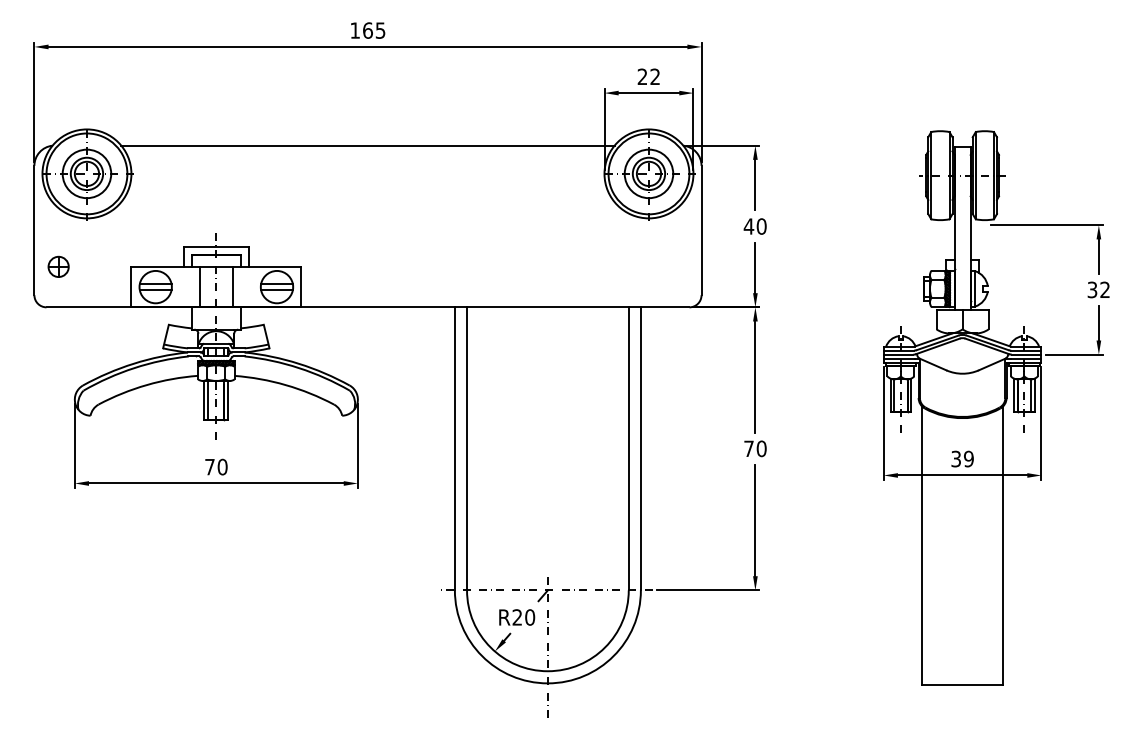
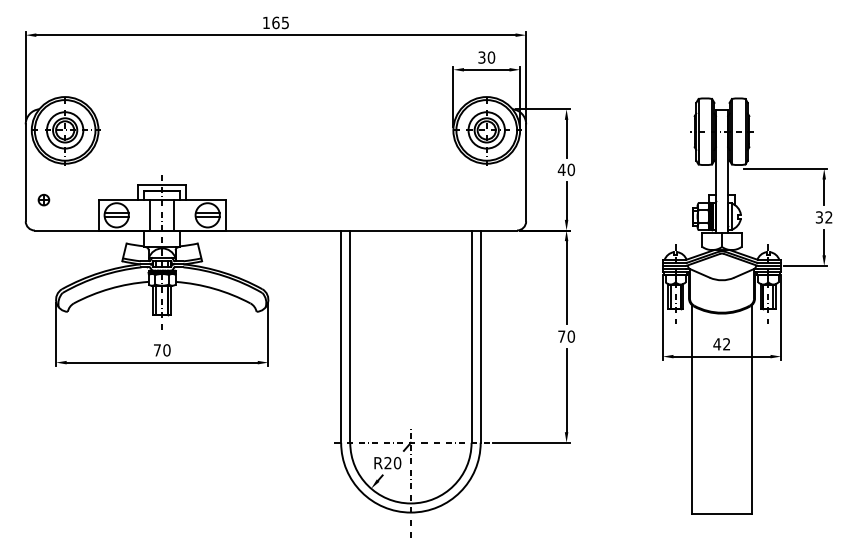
text: (648, 76) -> (486, 57), 22 -> 30
line: (367, 146) -> (275, 109), removed
part: (58, 266) -> (43, 199), size x0.7
text: (961, 459) -> (721, 344), 39 -> 42

